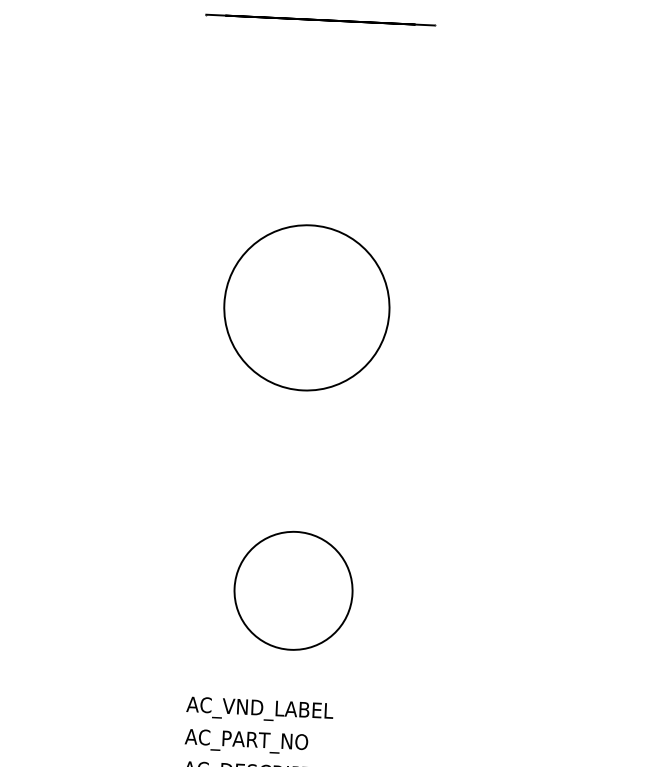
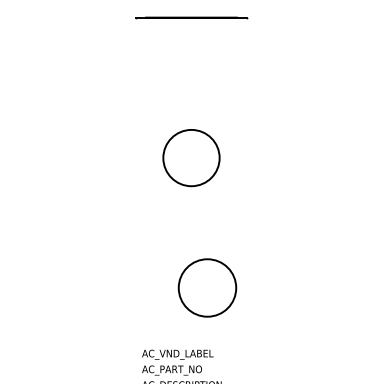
circle: (306, 306) -> (191, 157), size x0.7
circle: (293, 589) -> (207, 287), moved

